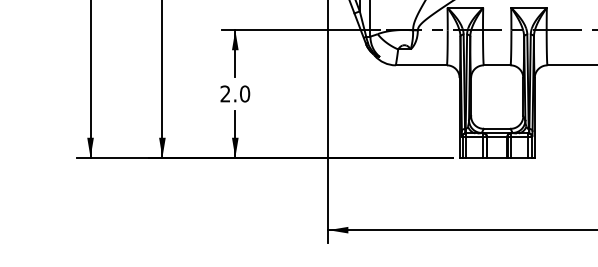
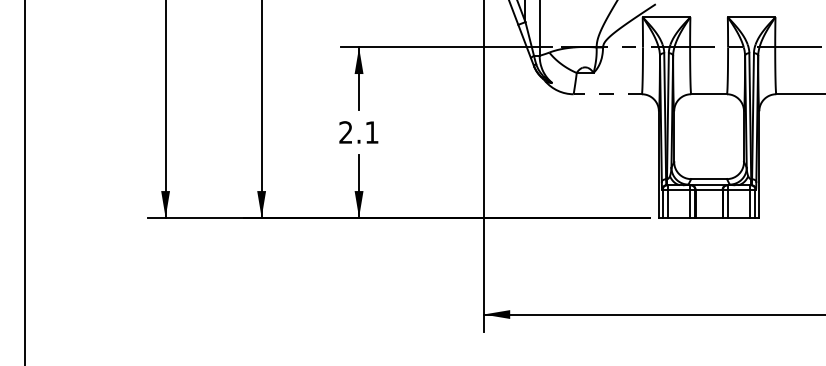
line: (421, 65) -> (607, 94), solid -> dashed
text: (244, 93) -> (371, 132), 2.0 -> 2.1

